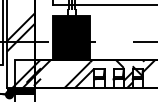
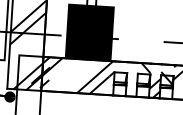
fill: (20, 91) -> (23, 93), removed

